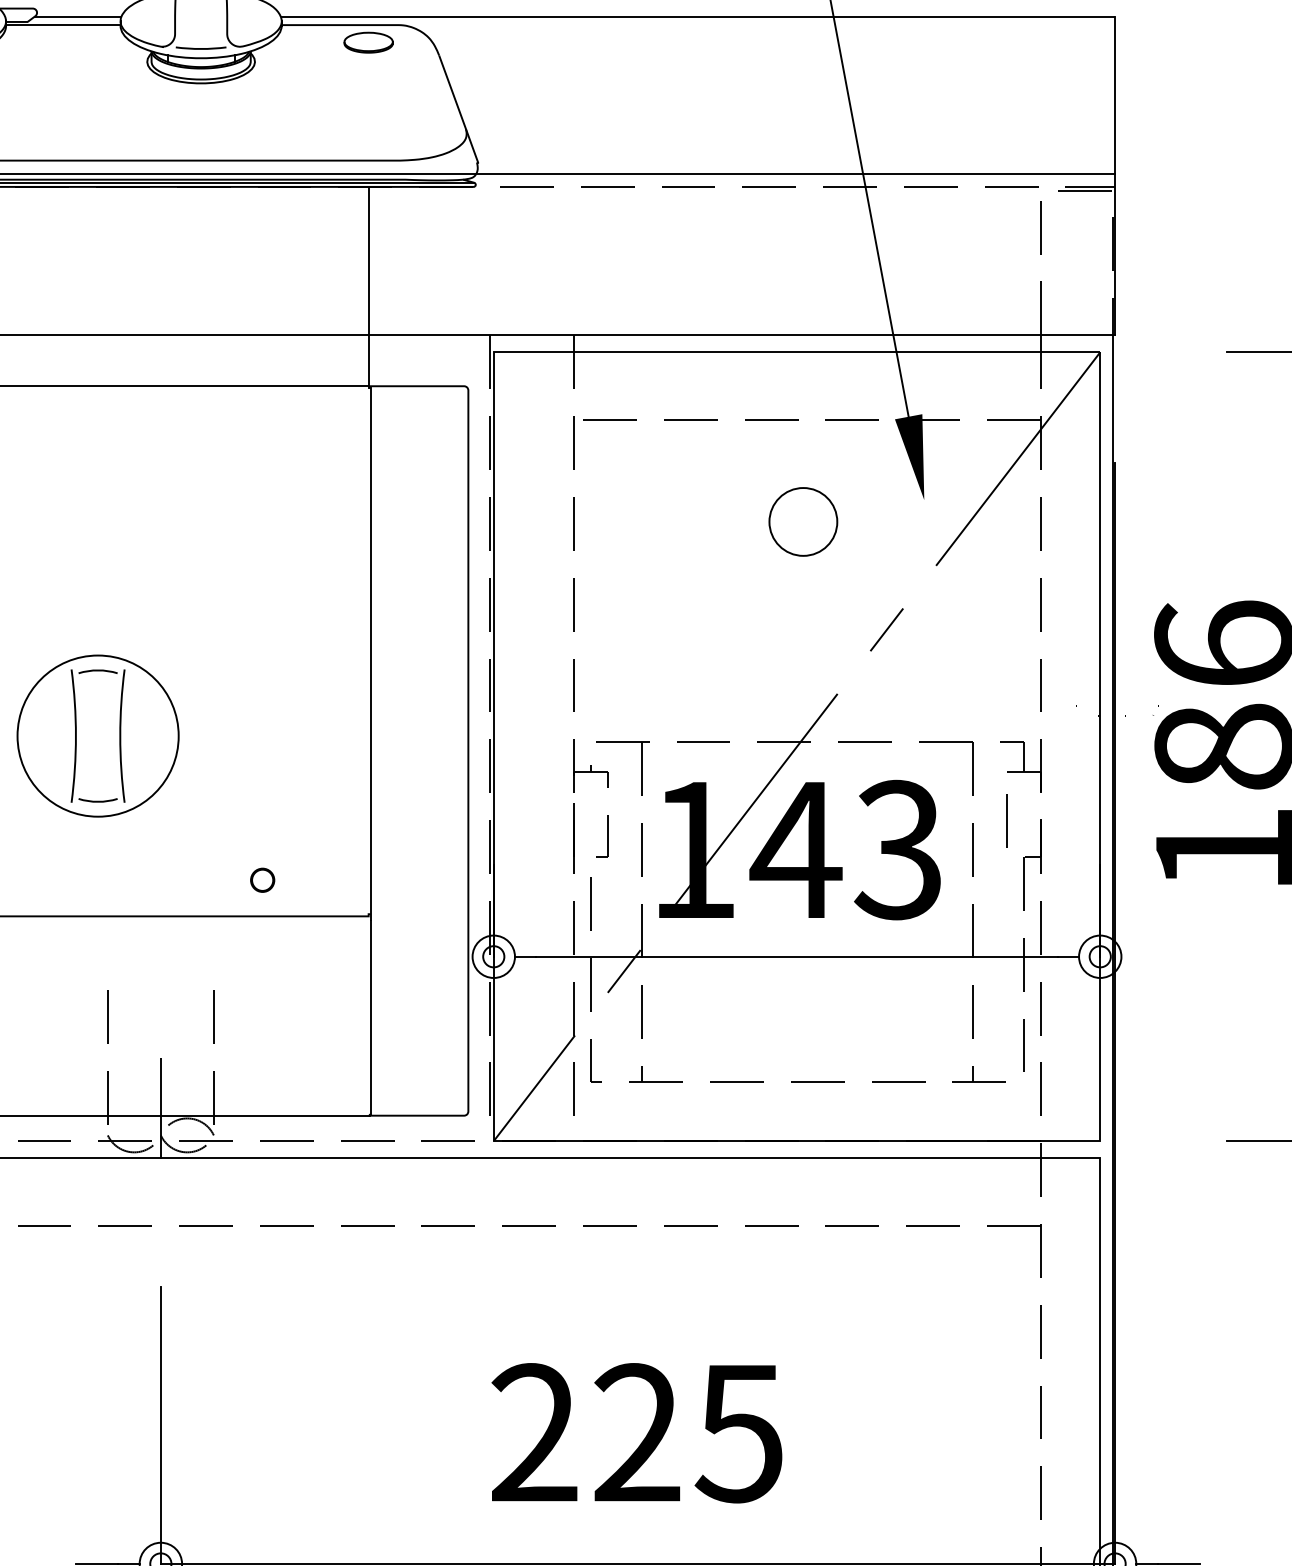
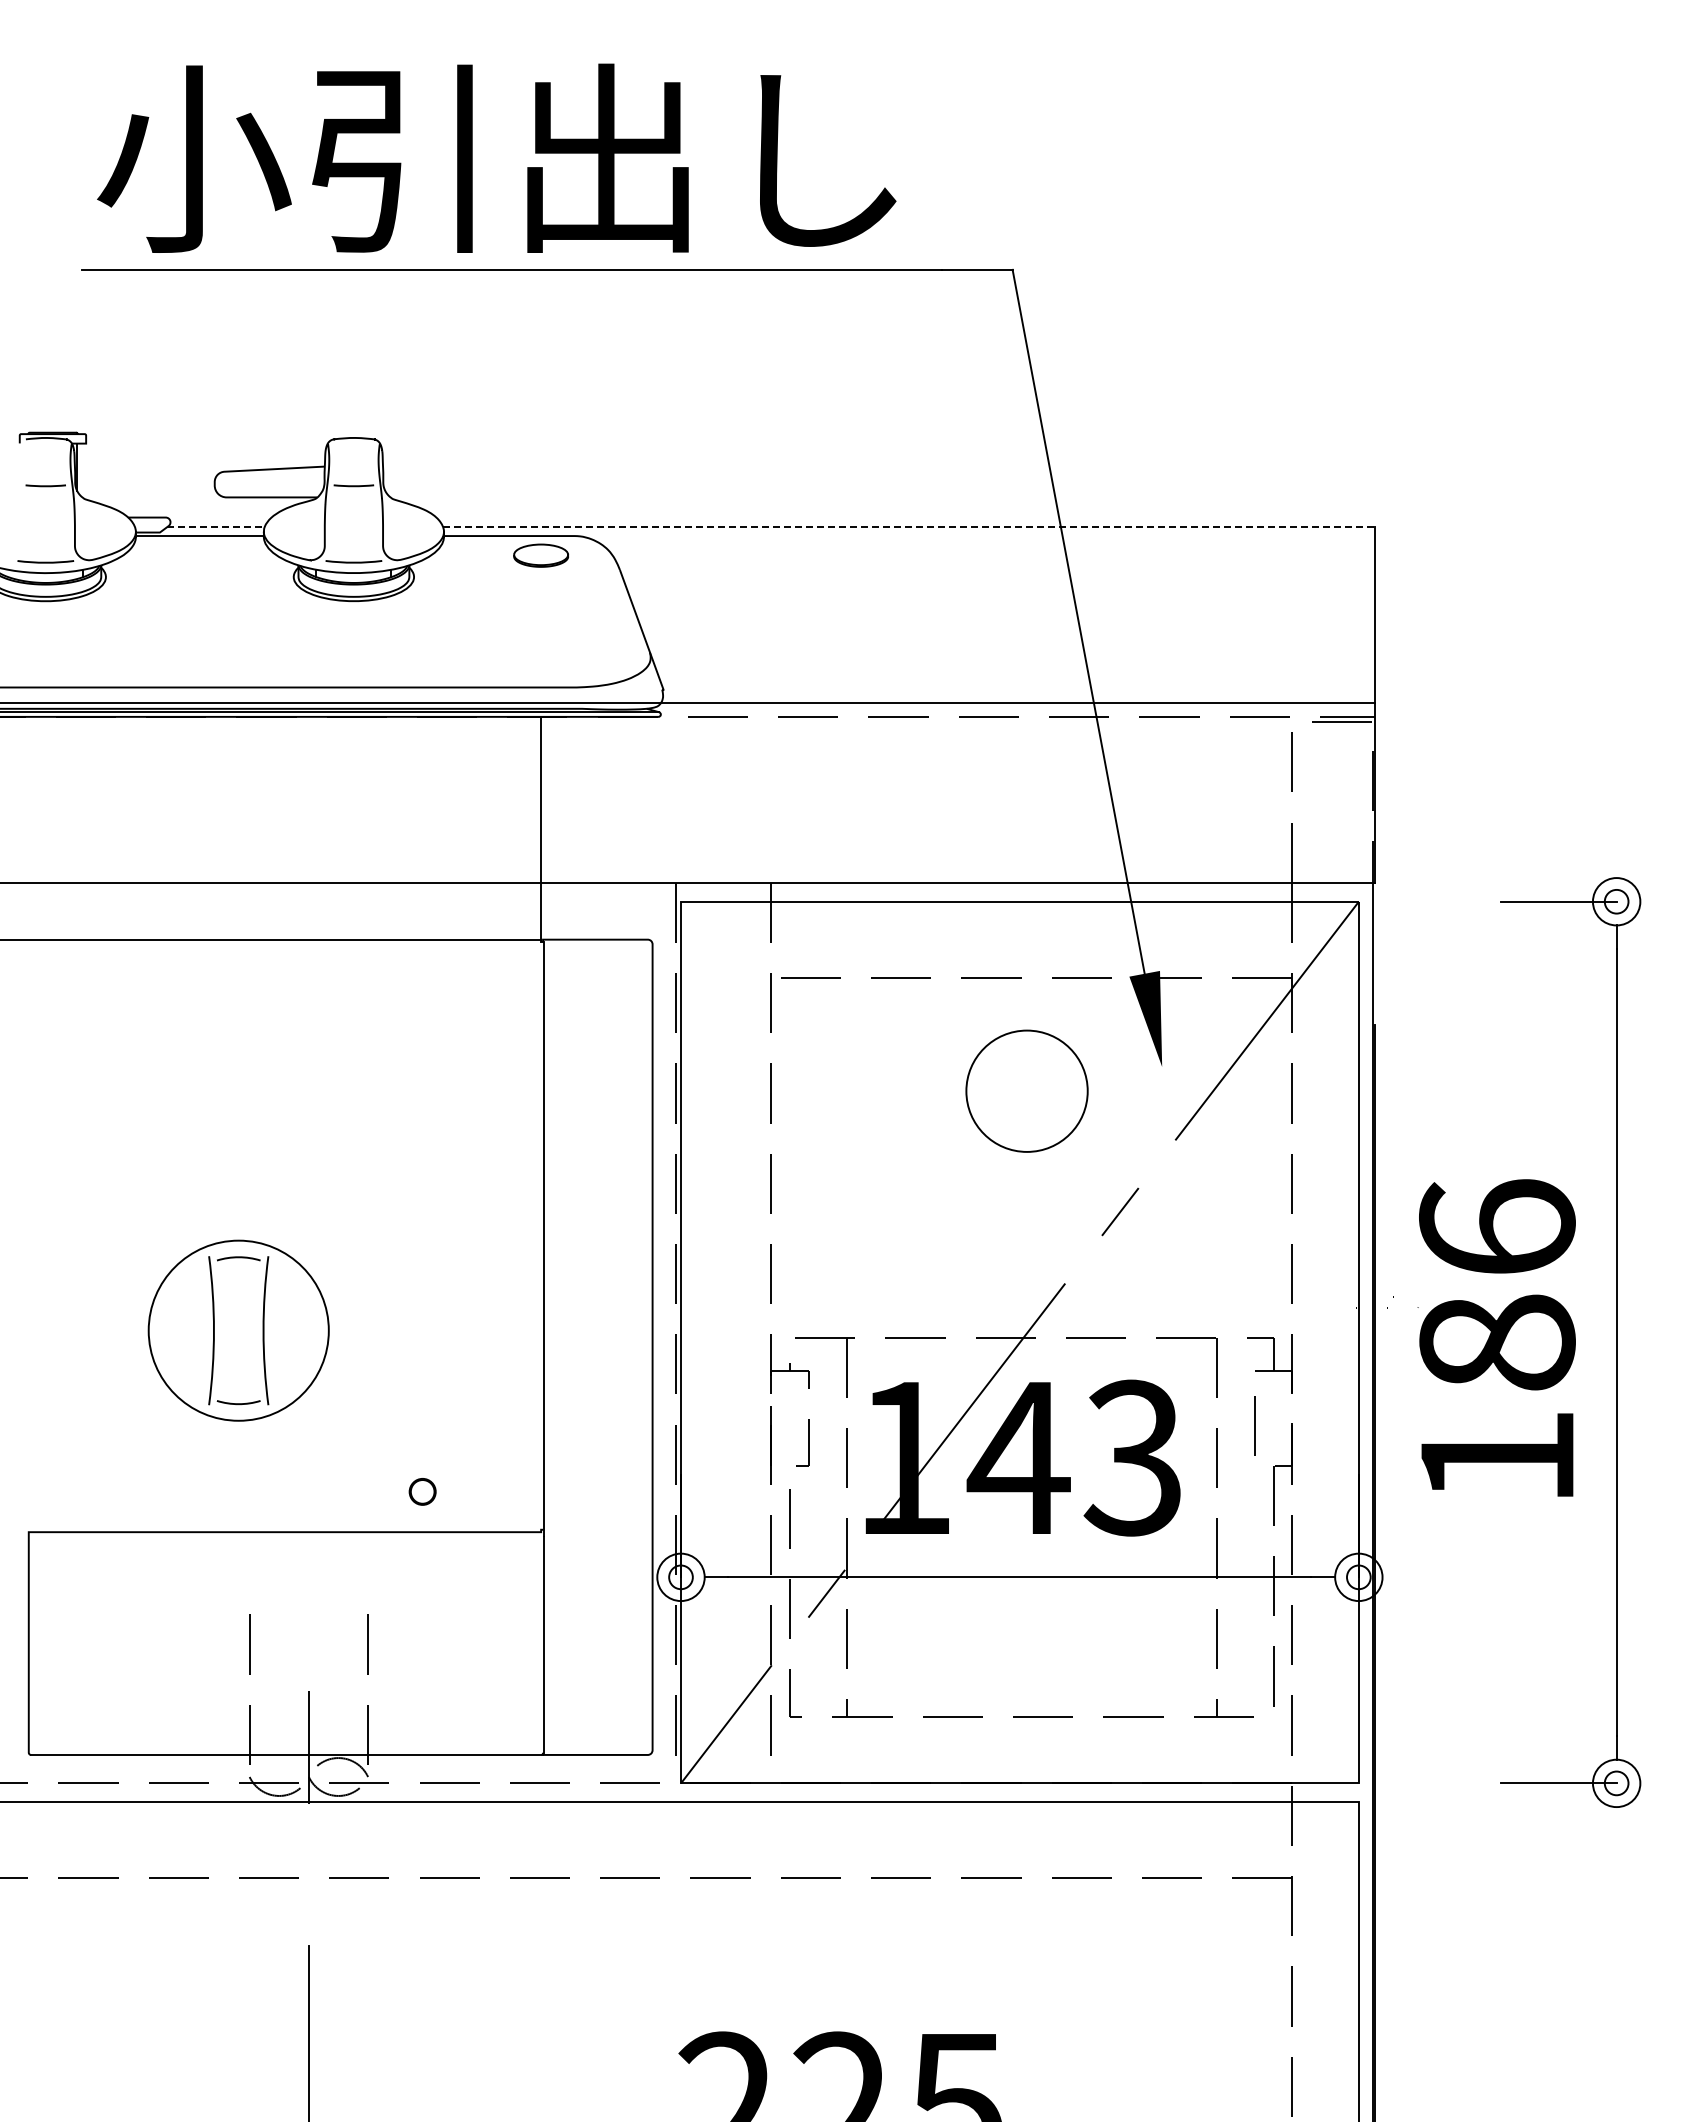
line: (77, 17) -> (215, 527), solid -> dashed
line: (698, 17) -> (909, 527), solid -> dashed
circle: (802, 522) -> (1026, 1091), size x1.6

